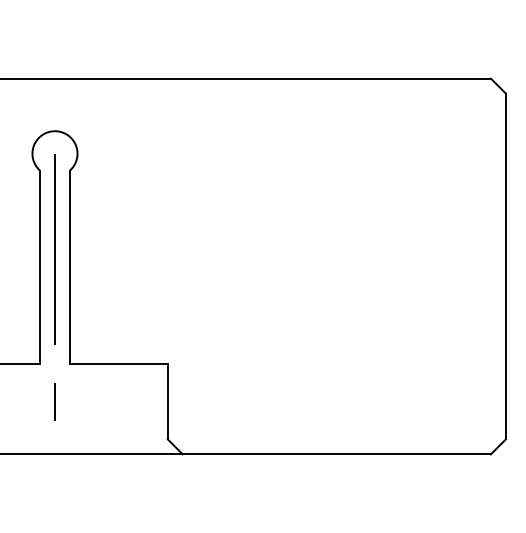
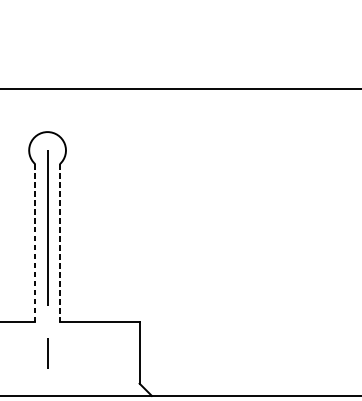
line: (39, 267) -> (34, 243), solid -> dashed
line: (70, 267) -> (60, 243), solid -> dashed

